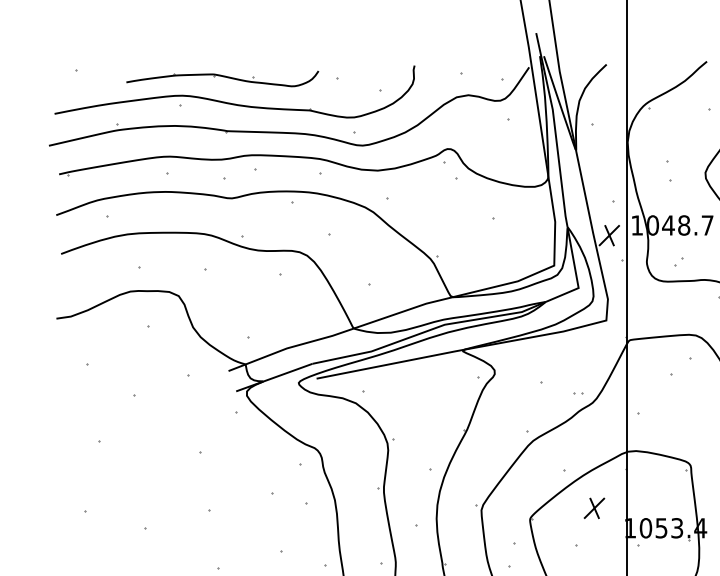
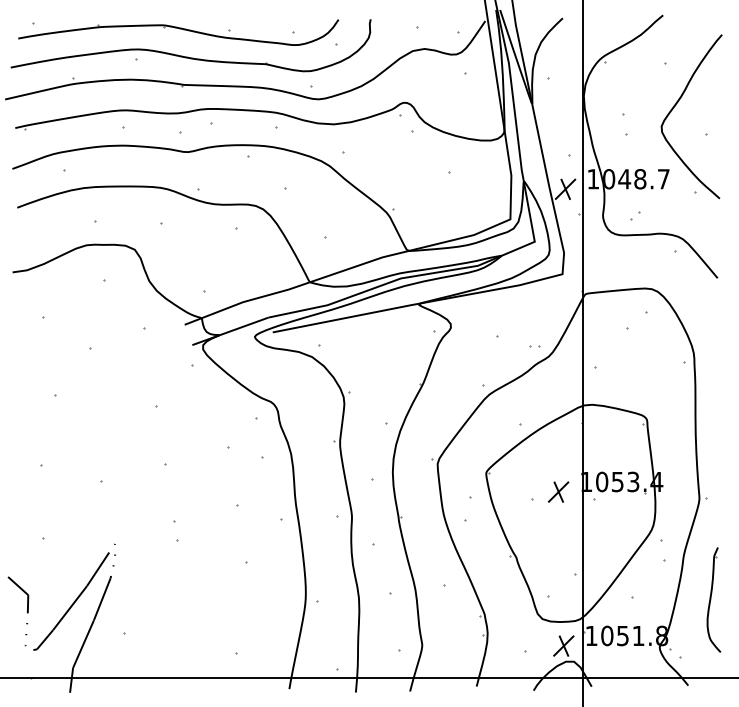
part: (222, 78) -> (178, 32), size x1.67
part: (594, 507) -> (558, 491), moved

